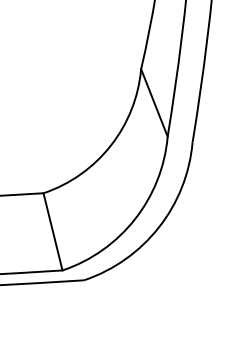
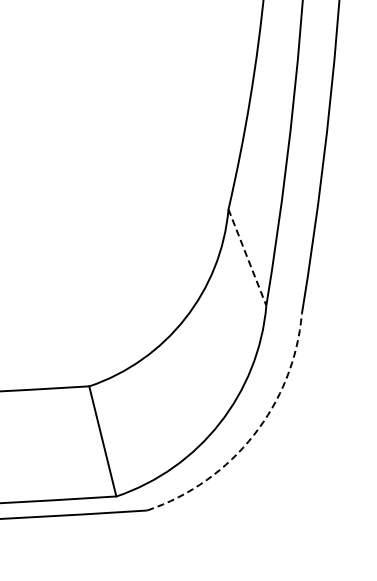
line: (154, 102) -> (247, 257), solid -> dashed
arc: (158, 227) -> (253, 435), solid -> dashed

